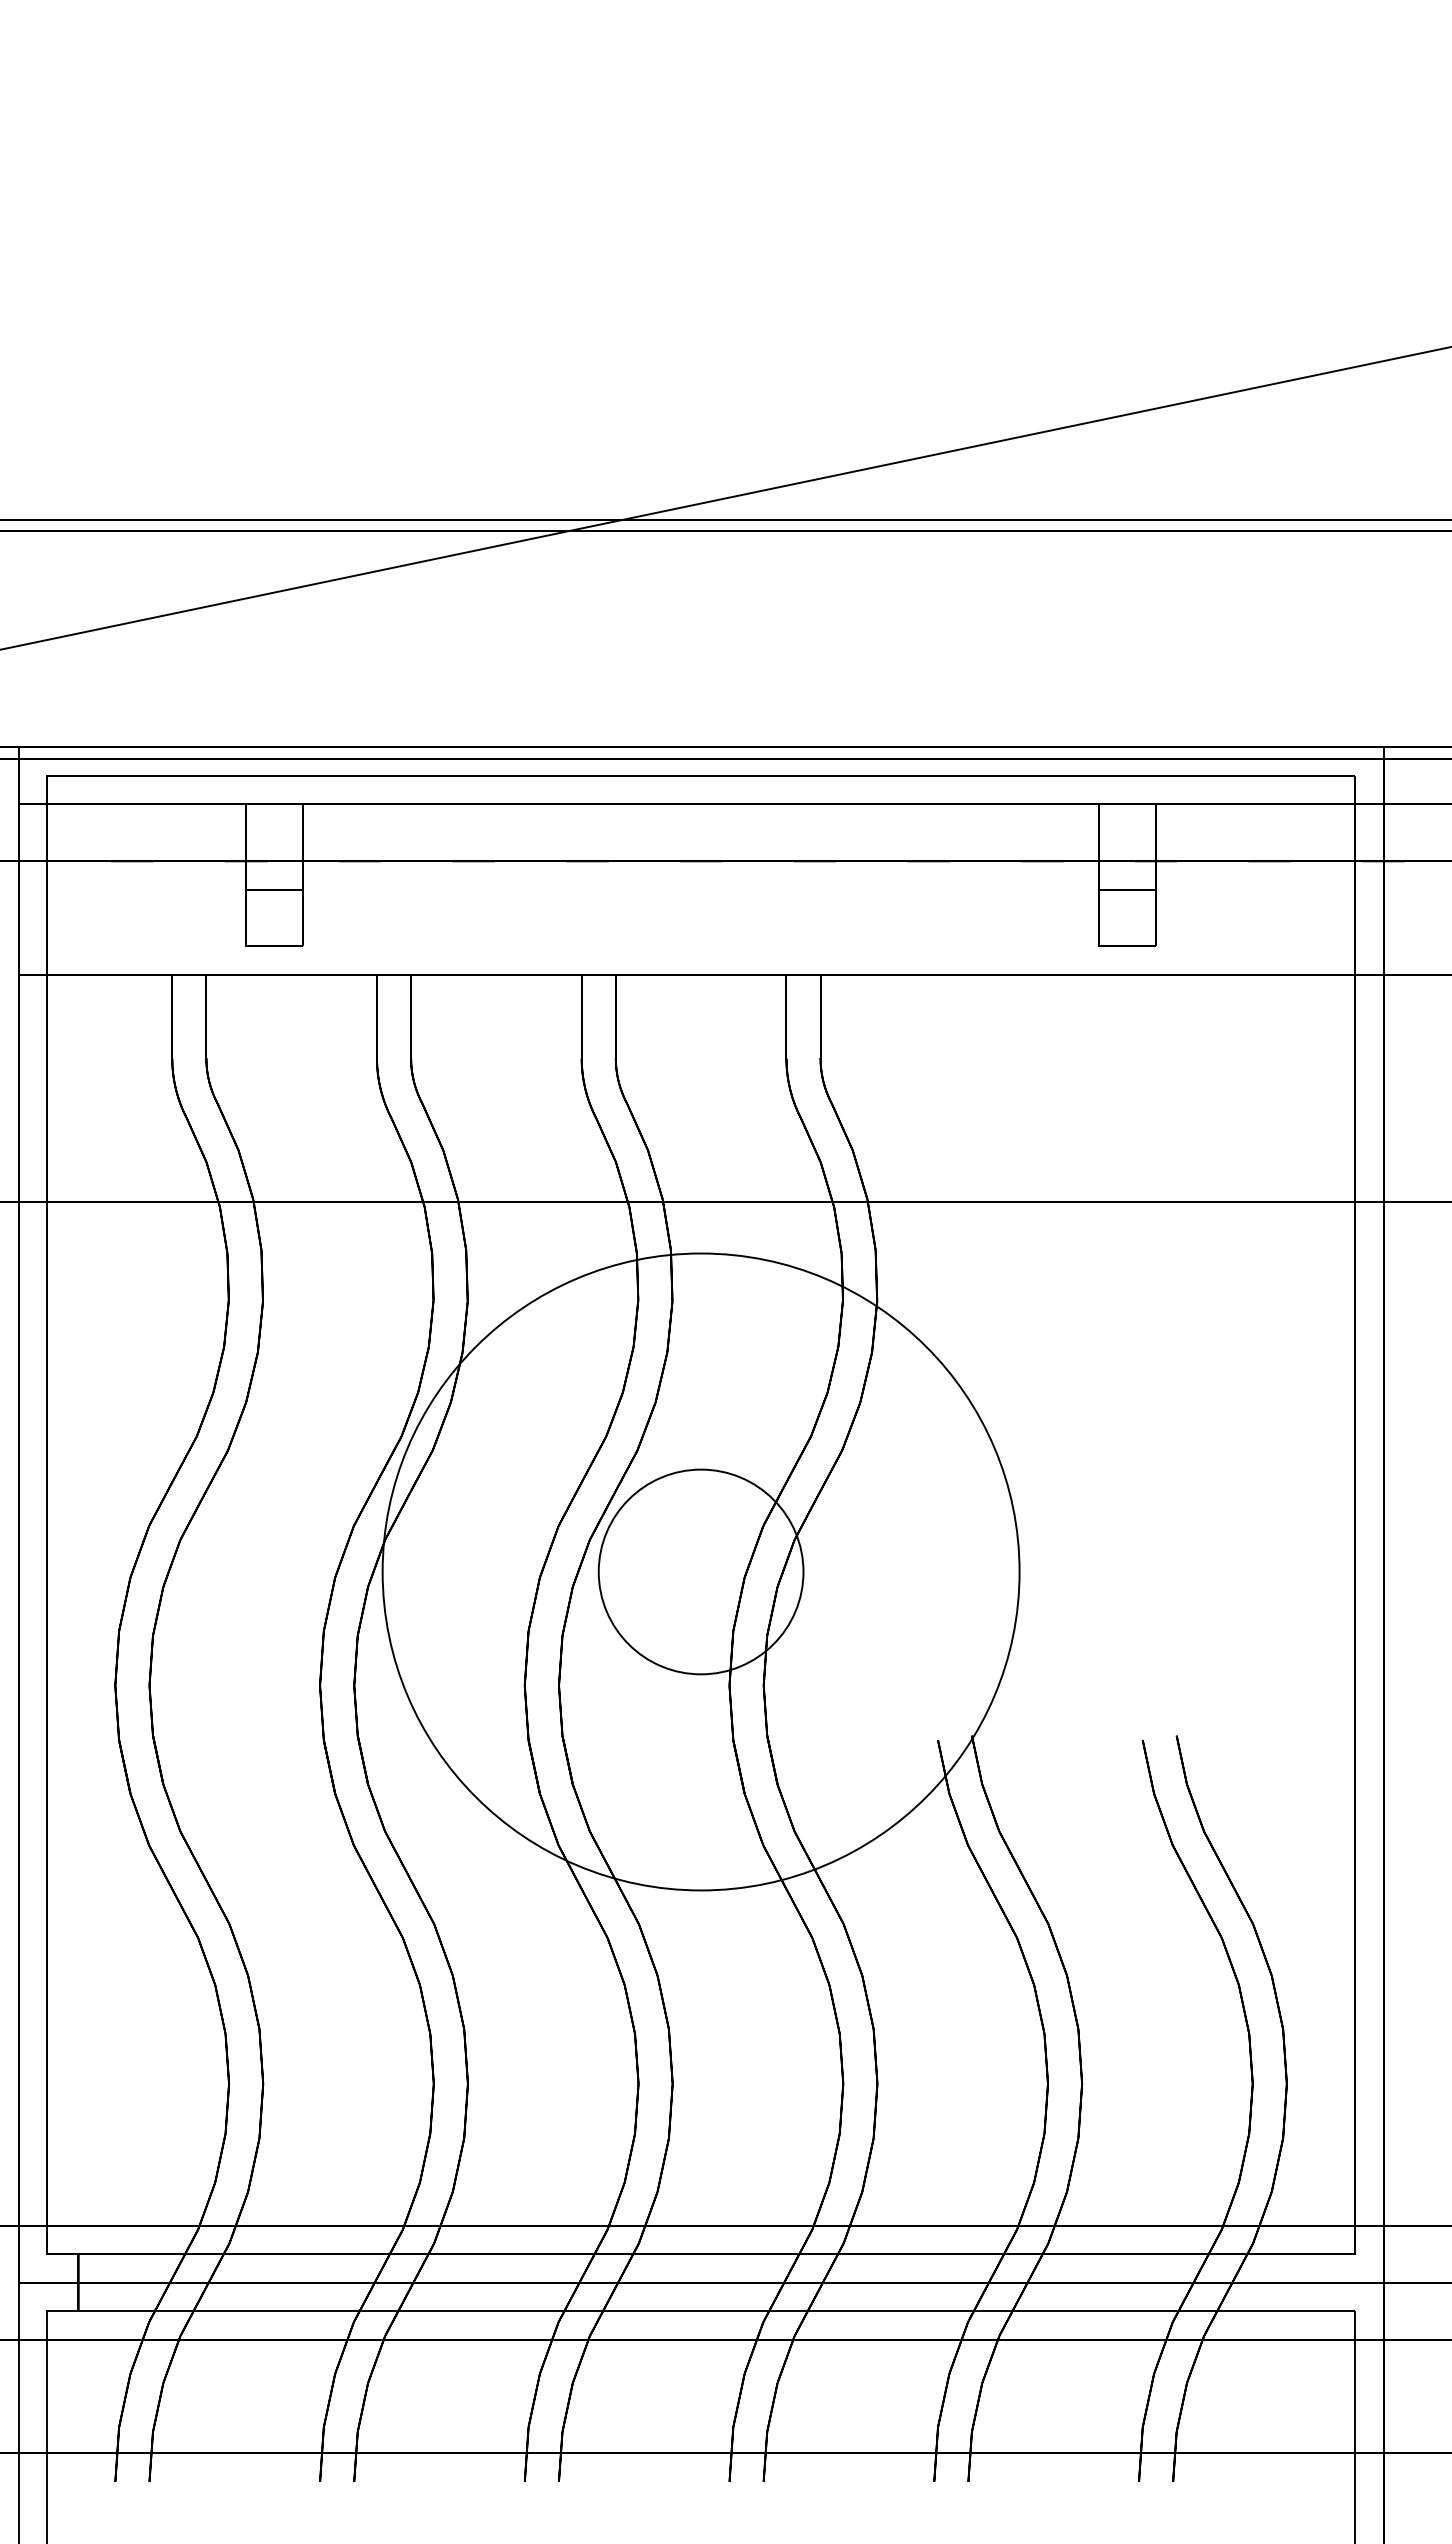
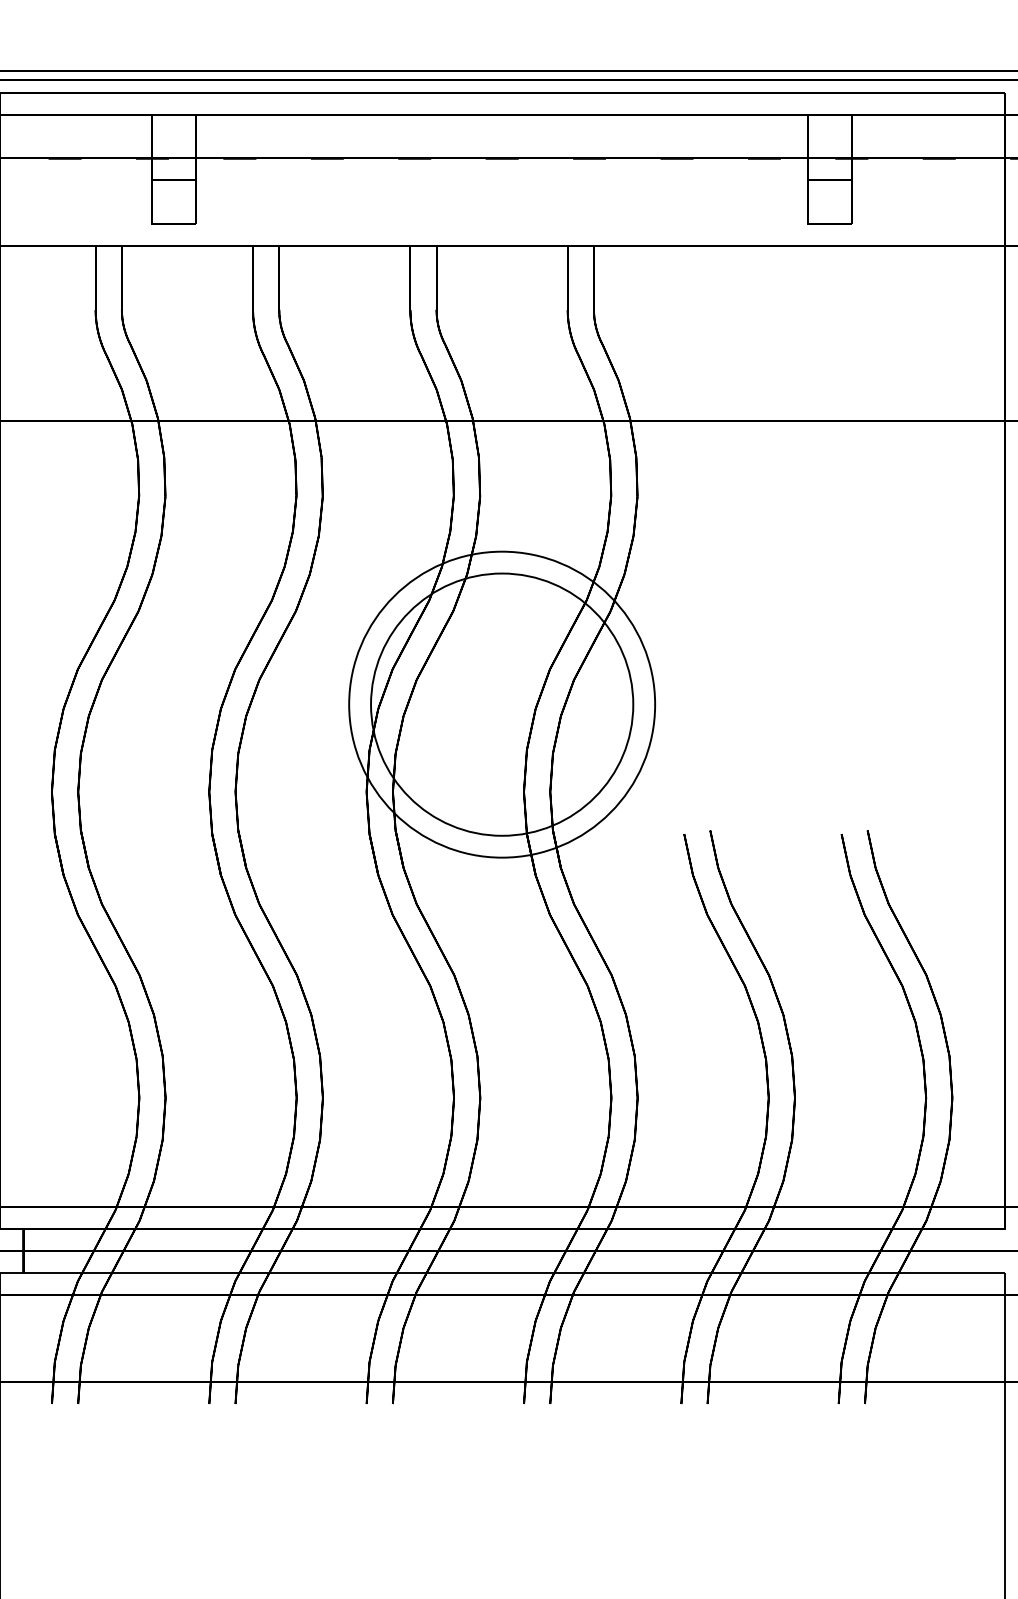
circle: (700, 1571) -> (501, 704), size x1.67
circle: (701, 1571) -> (502, 704), size x0.62

